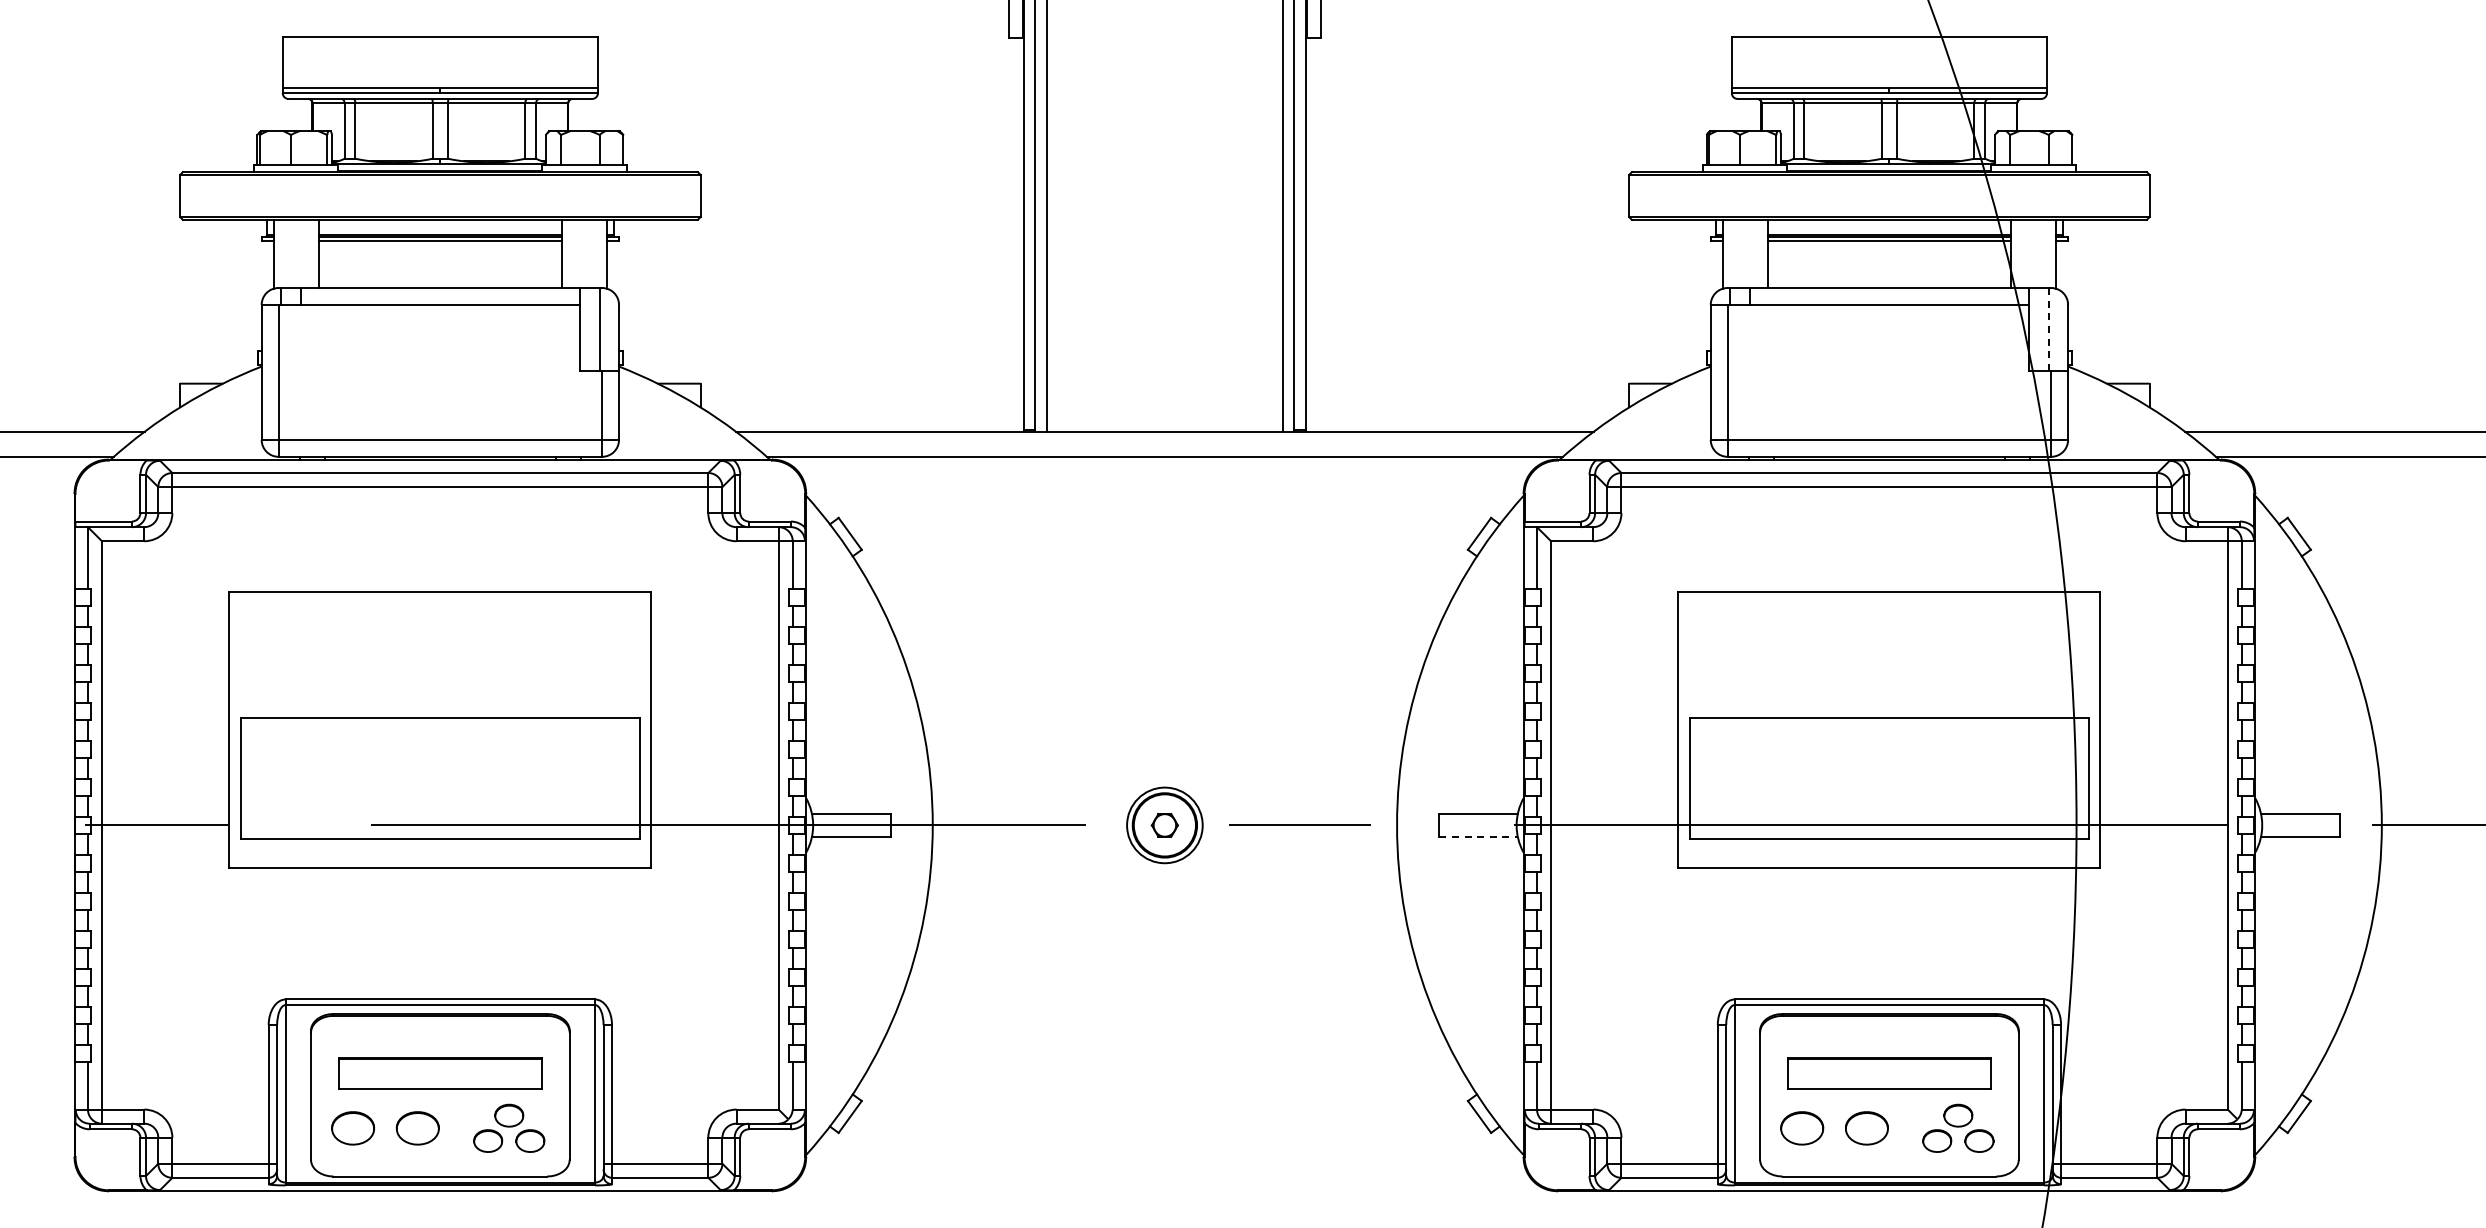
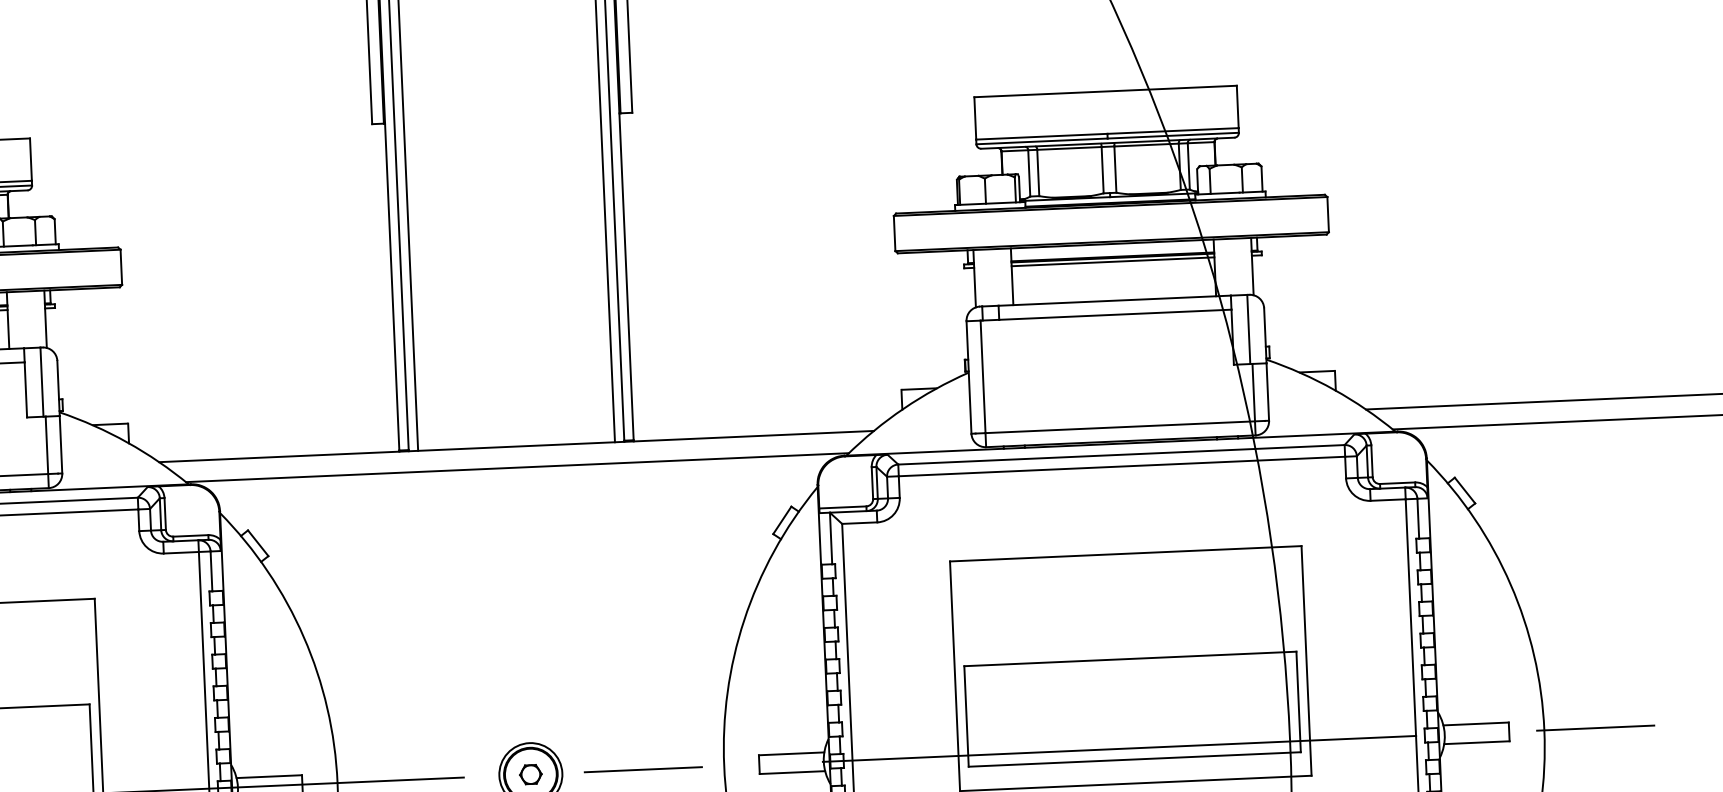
line: (2048, 329) -> (1248, 329), dashed -> solid
line: (1478, 836) -> (792, 772), dashed -> solid

